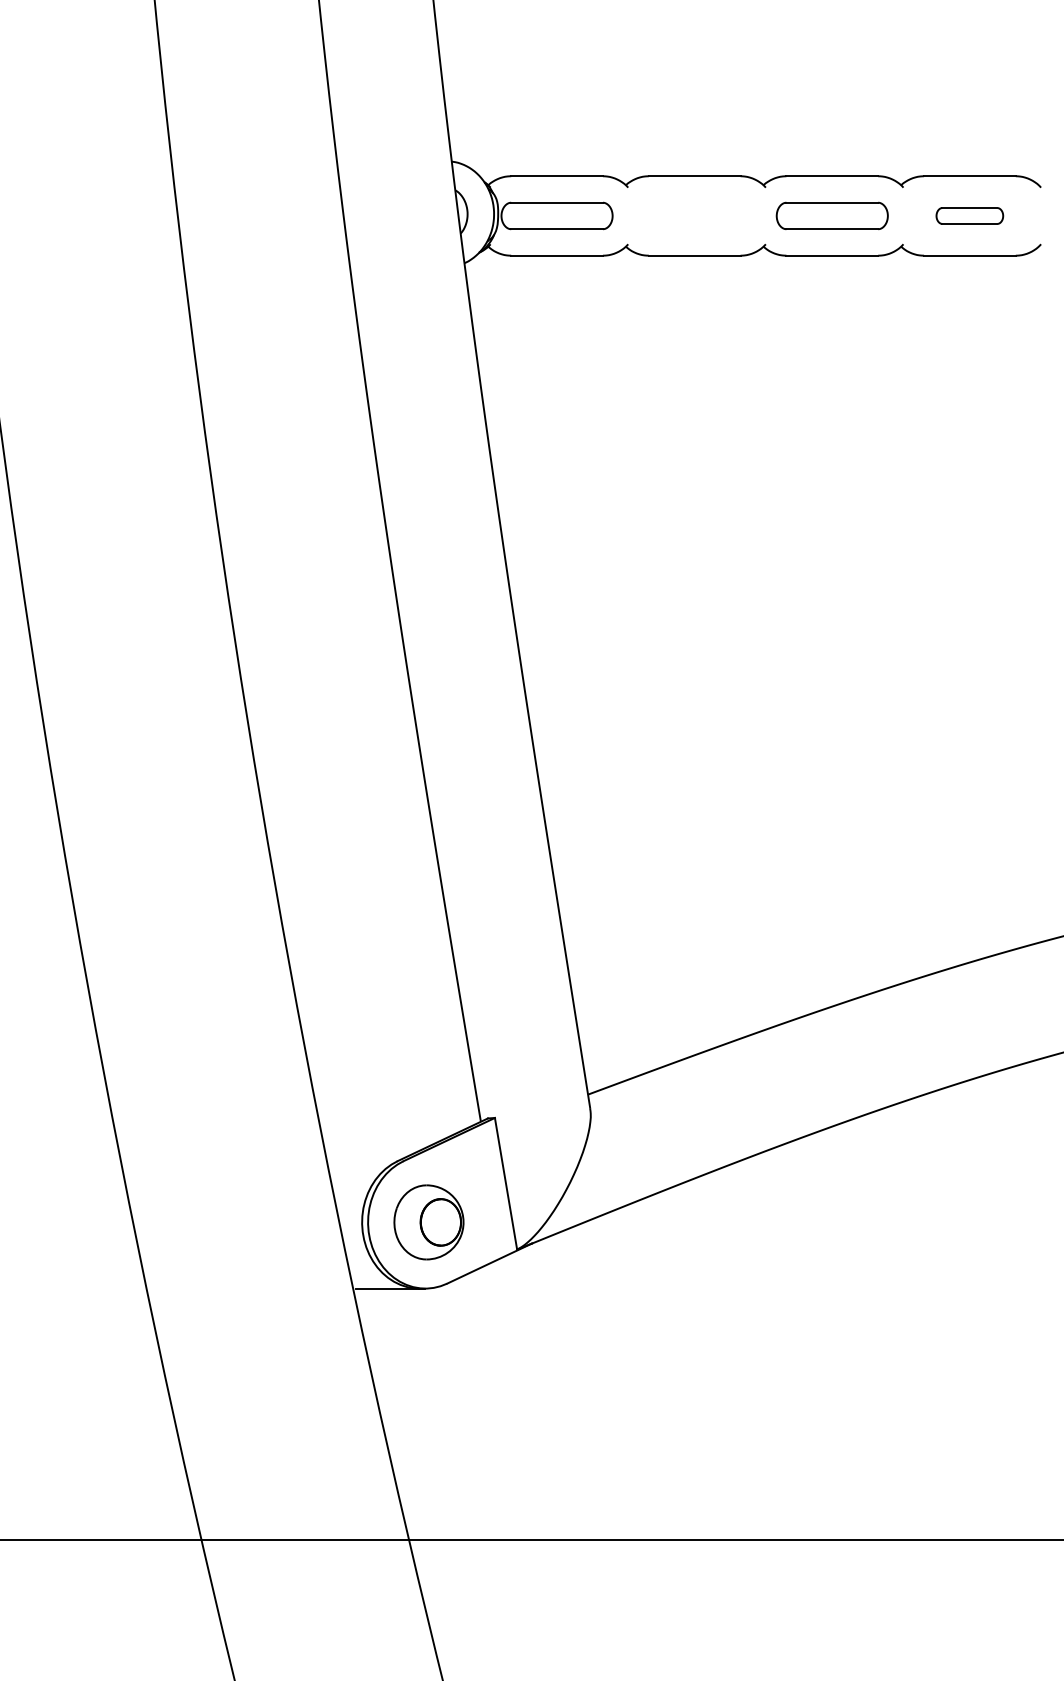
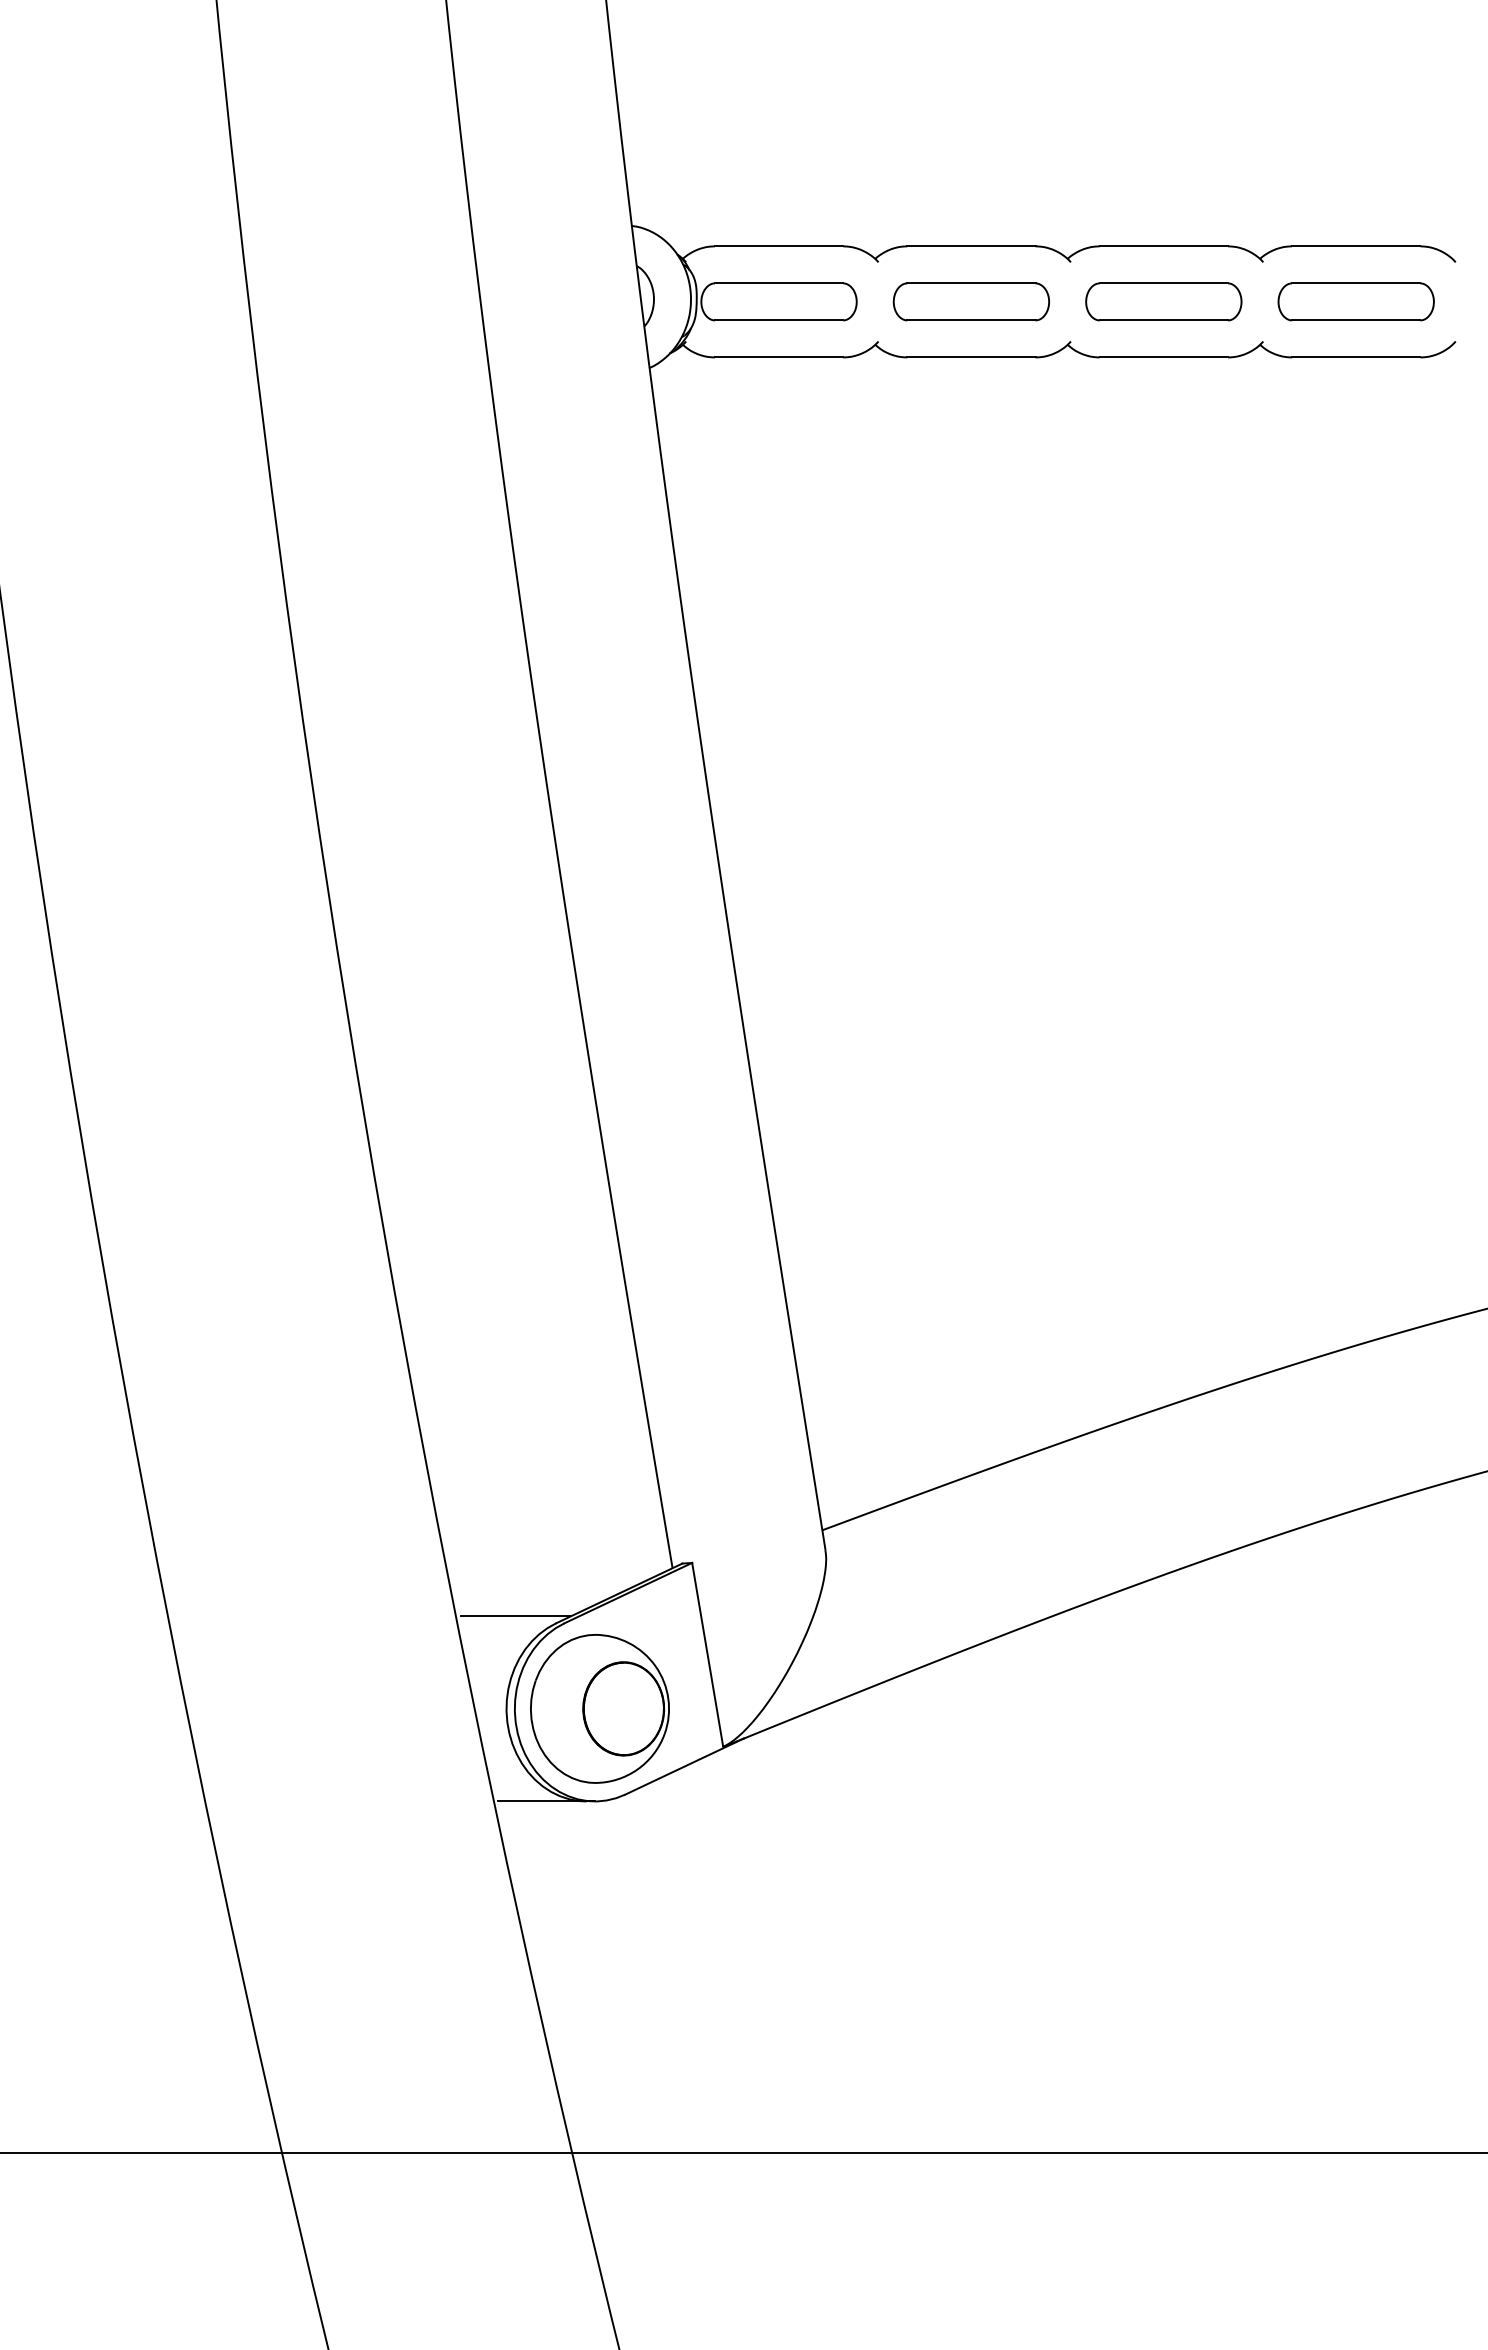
part: (694, 215) -> (971, 301), added
part: (969, 215) -> (1355, 301), size x1.67
line: (368, 1156) -> (515, 1616), added
part: (428, 1222) -> (599, 1708), size x1.43

